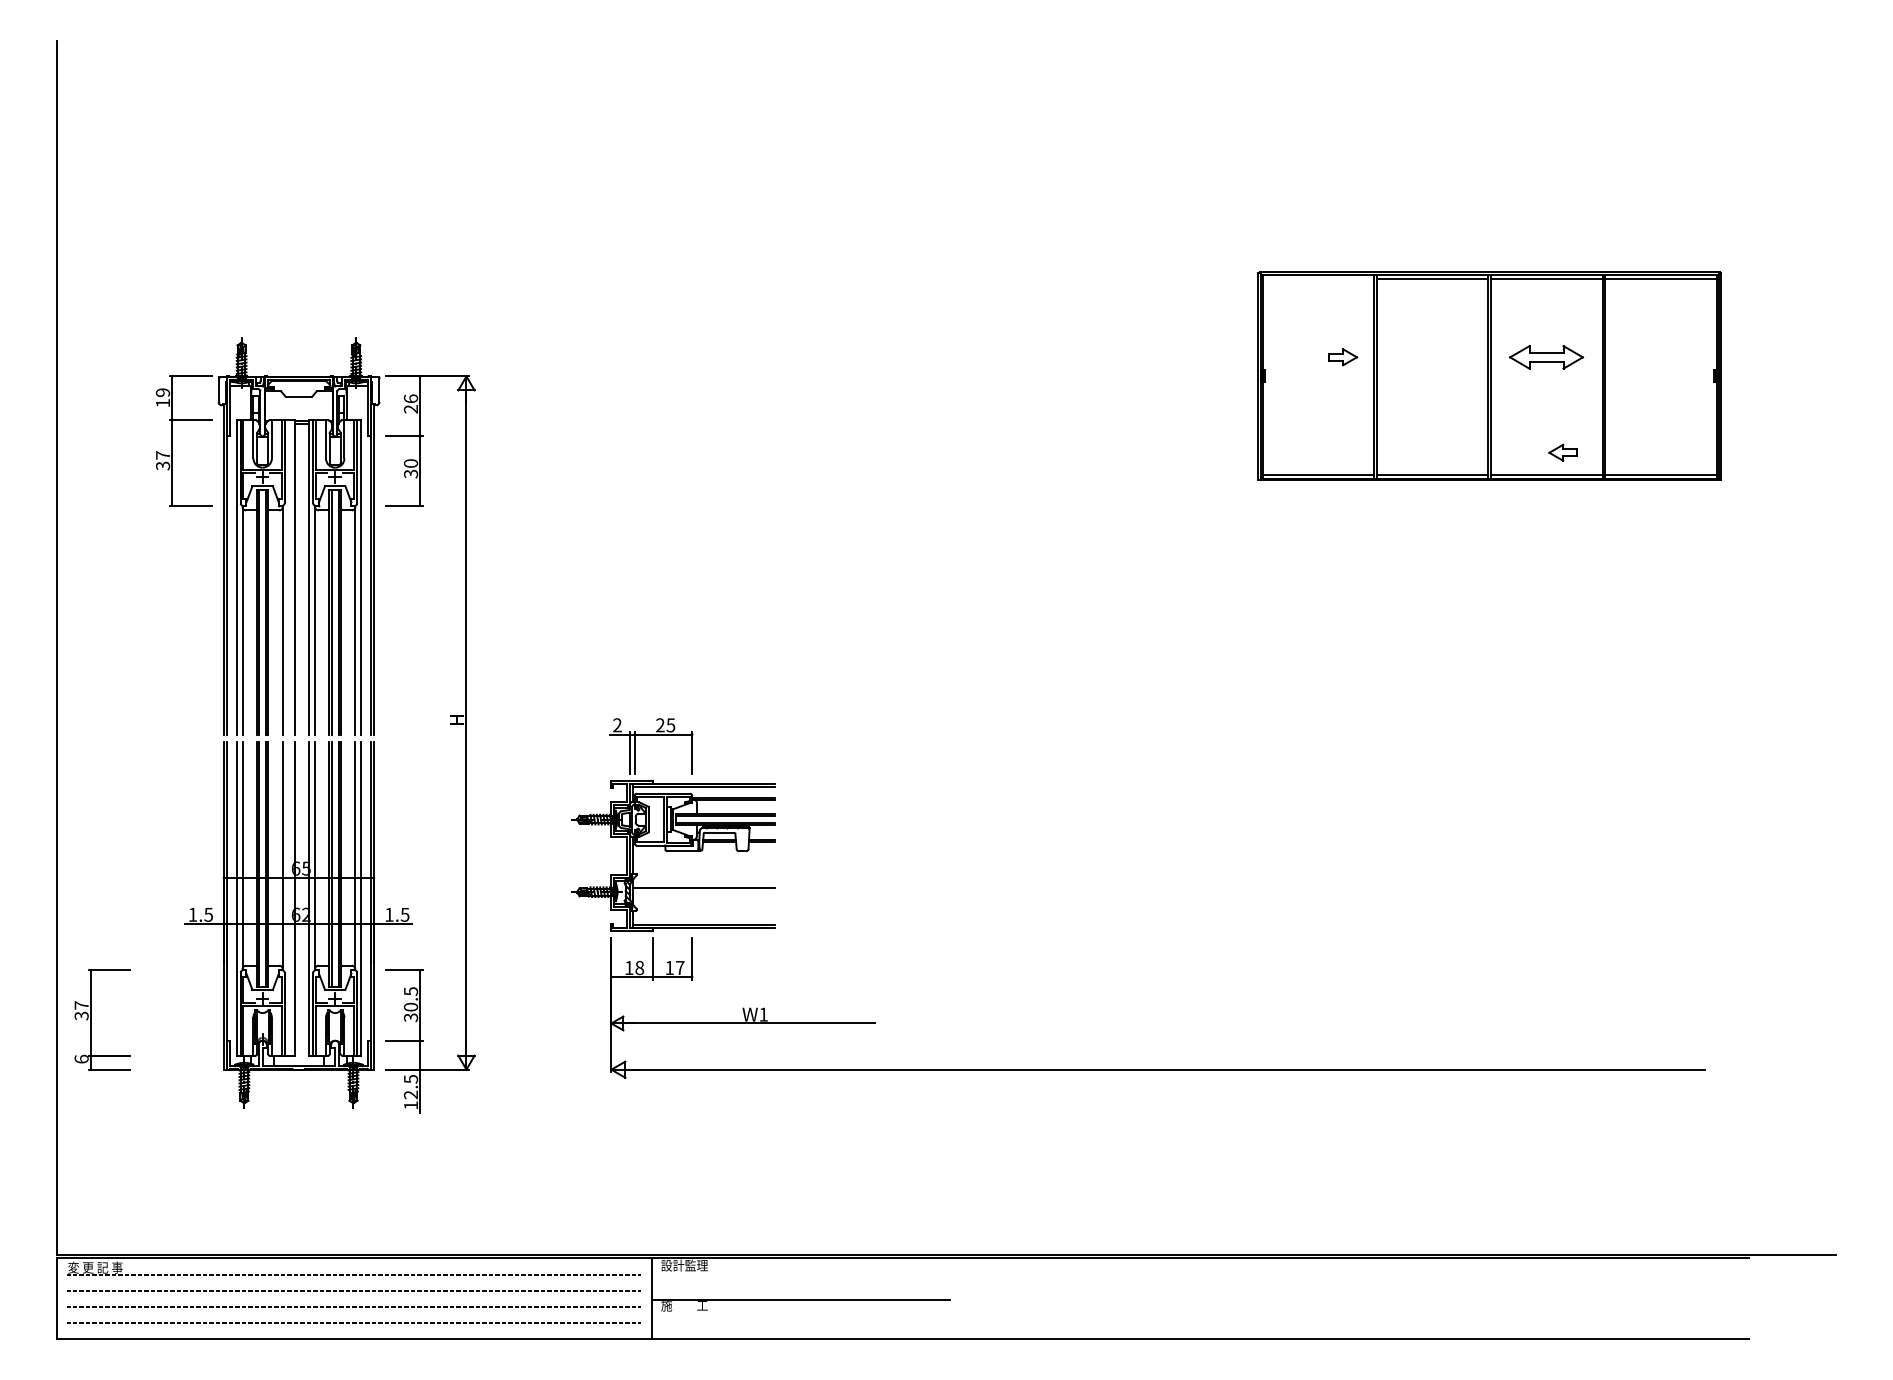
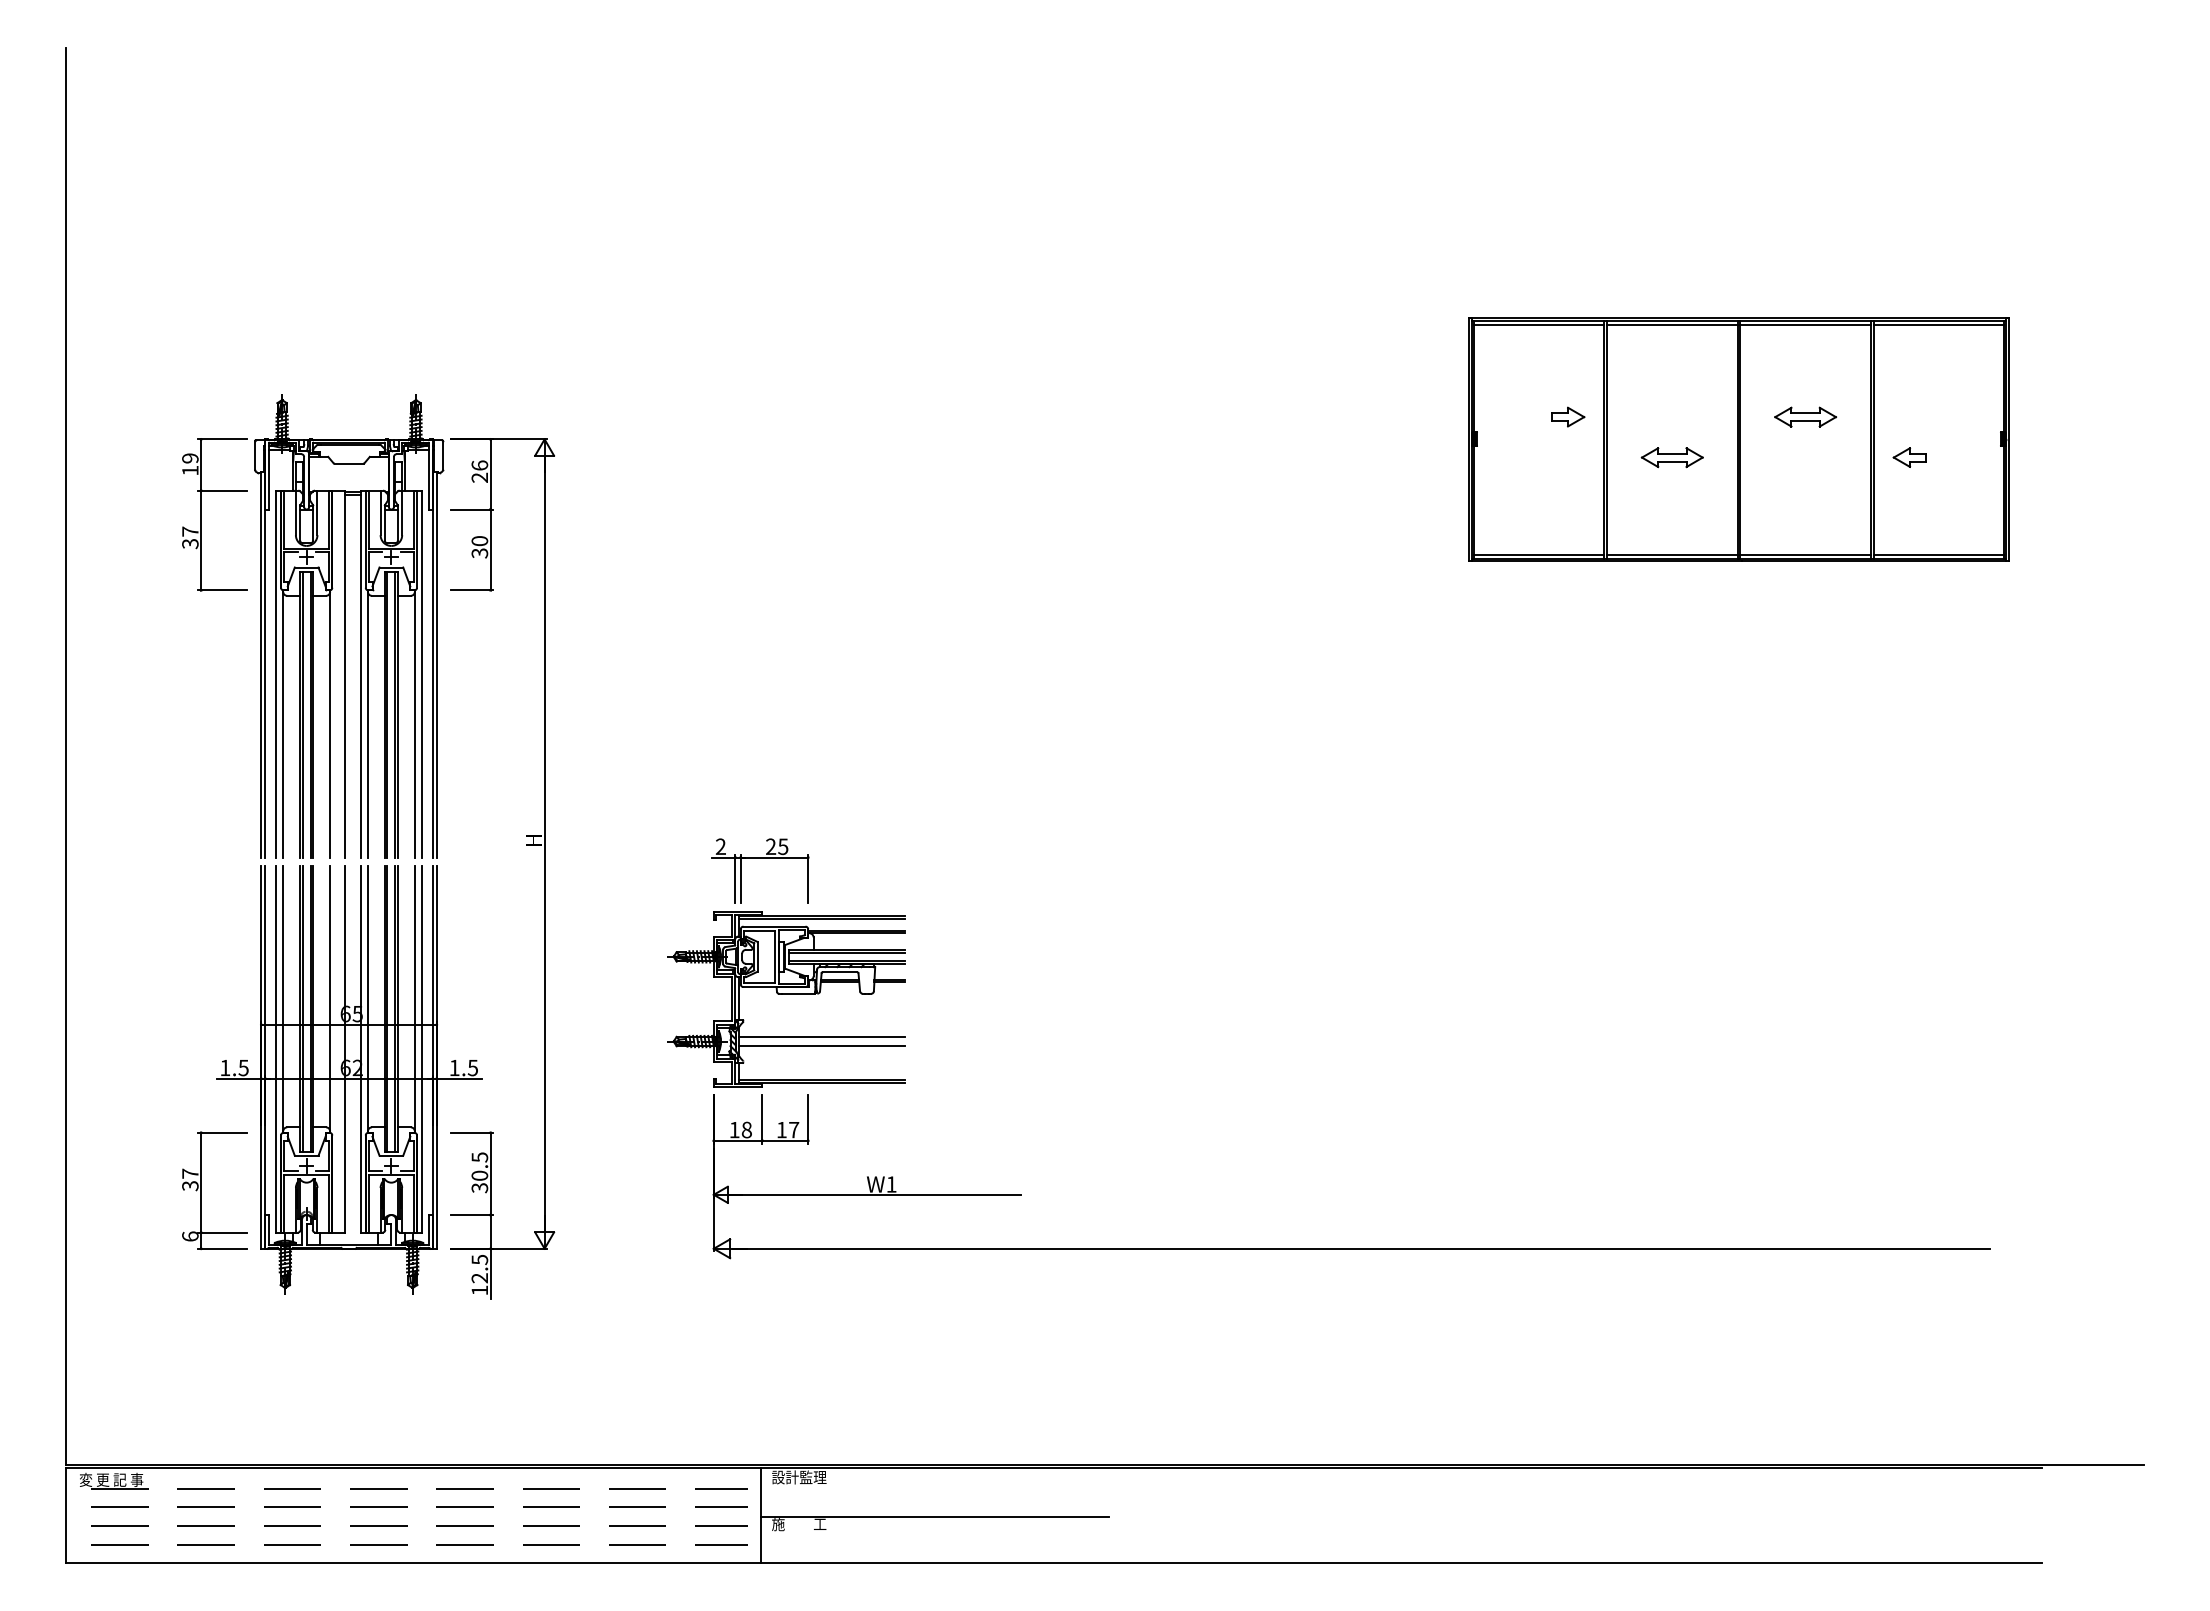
line: (1317, 278) -> (1538, 325), added
part: (1546, 356) -> (1805, 416), size x0.71
part: (1431, 391) -> (1671, 457), added
part: (1562, 452) -> (1909, 457), moved
line: (704, 896) -> (822, 1046), added
part: (91, 1019) -> (201, 1190), moved

